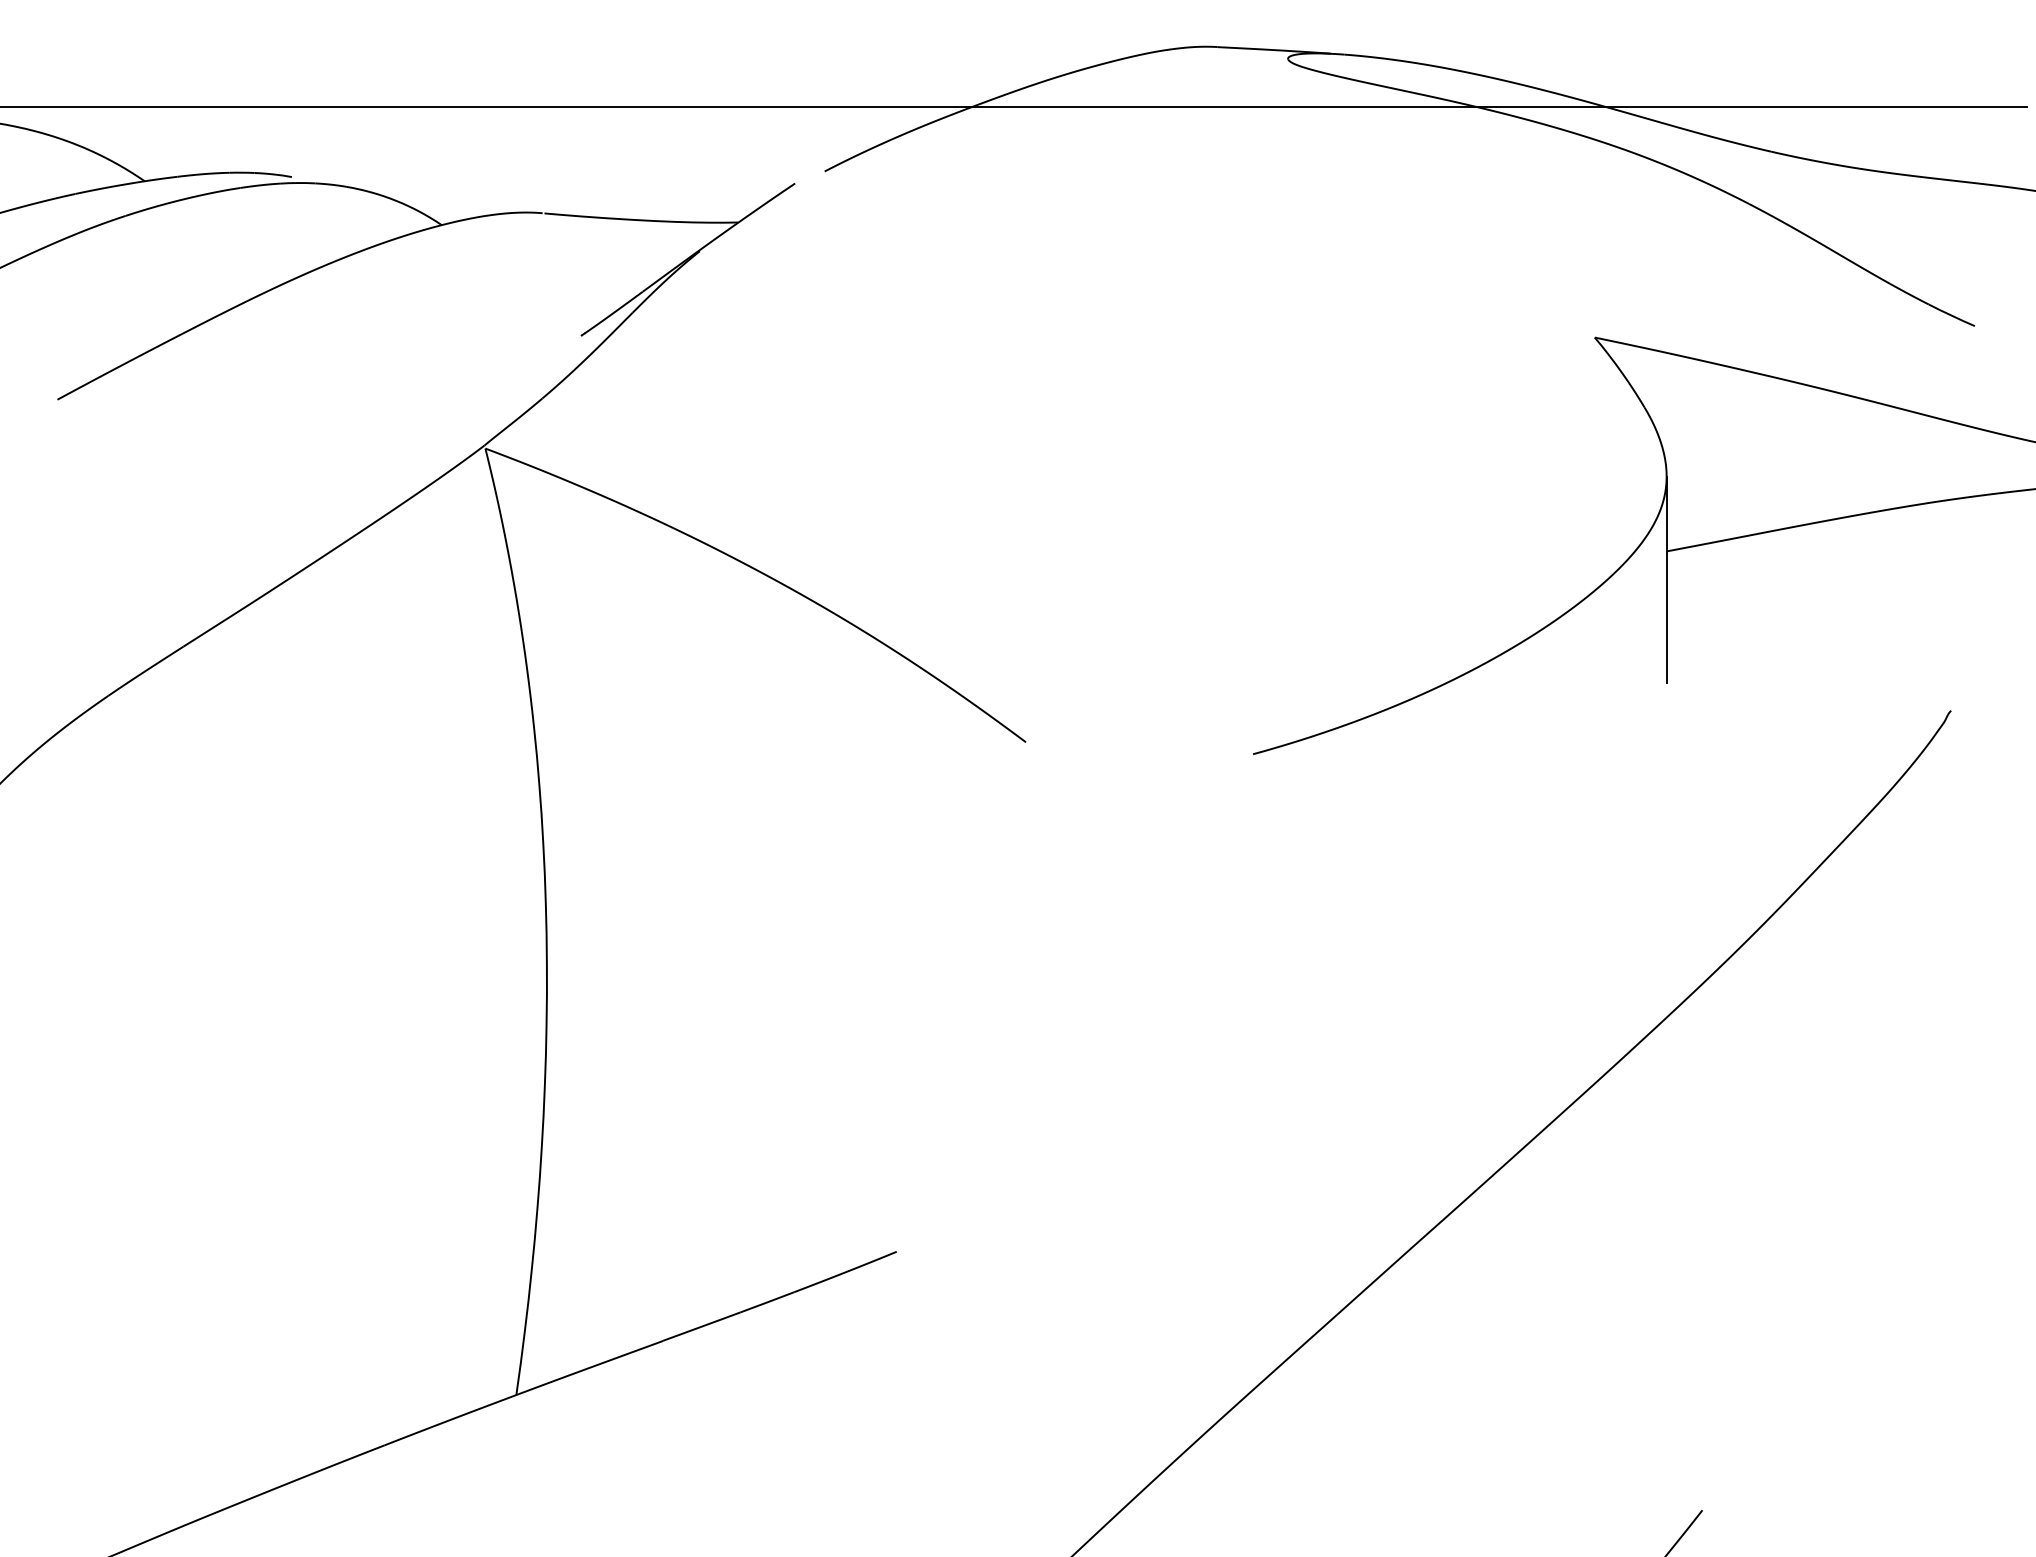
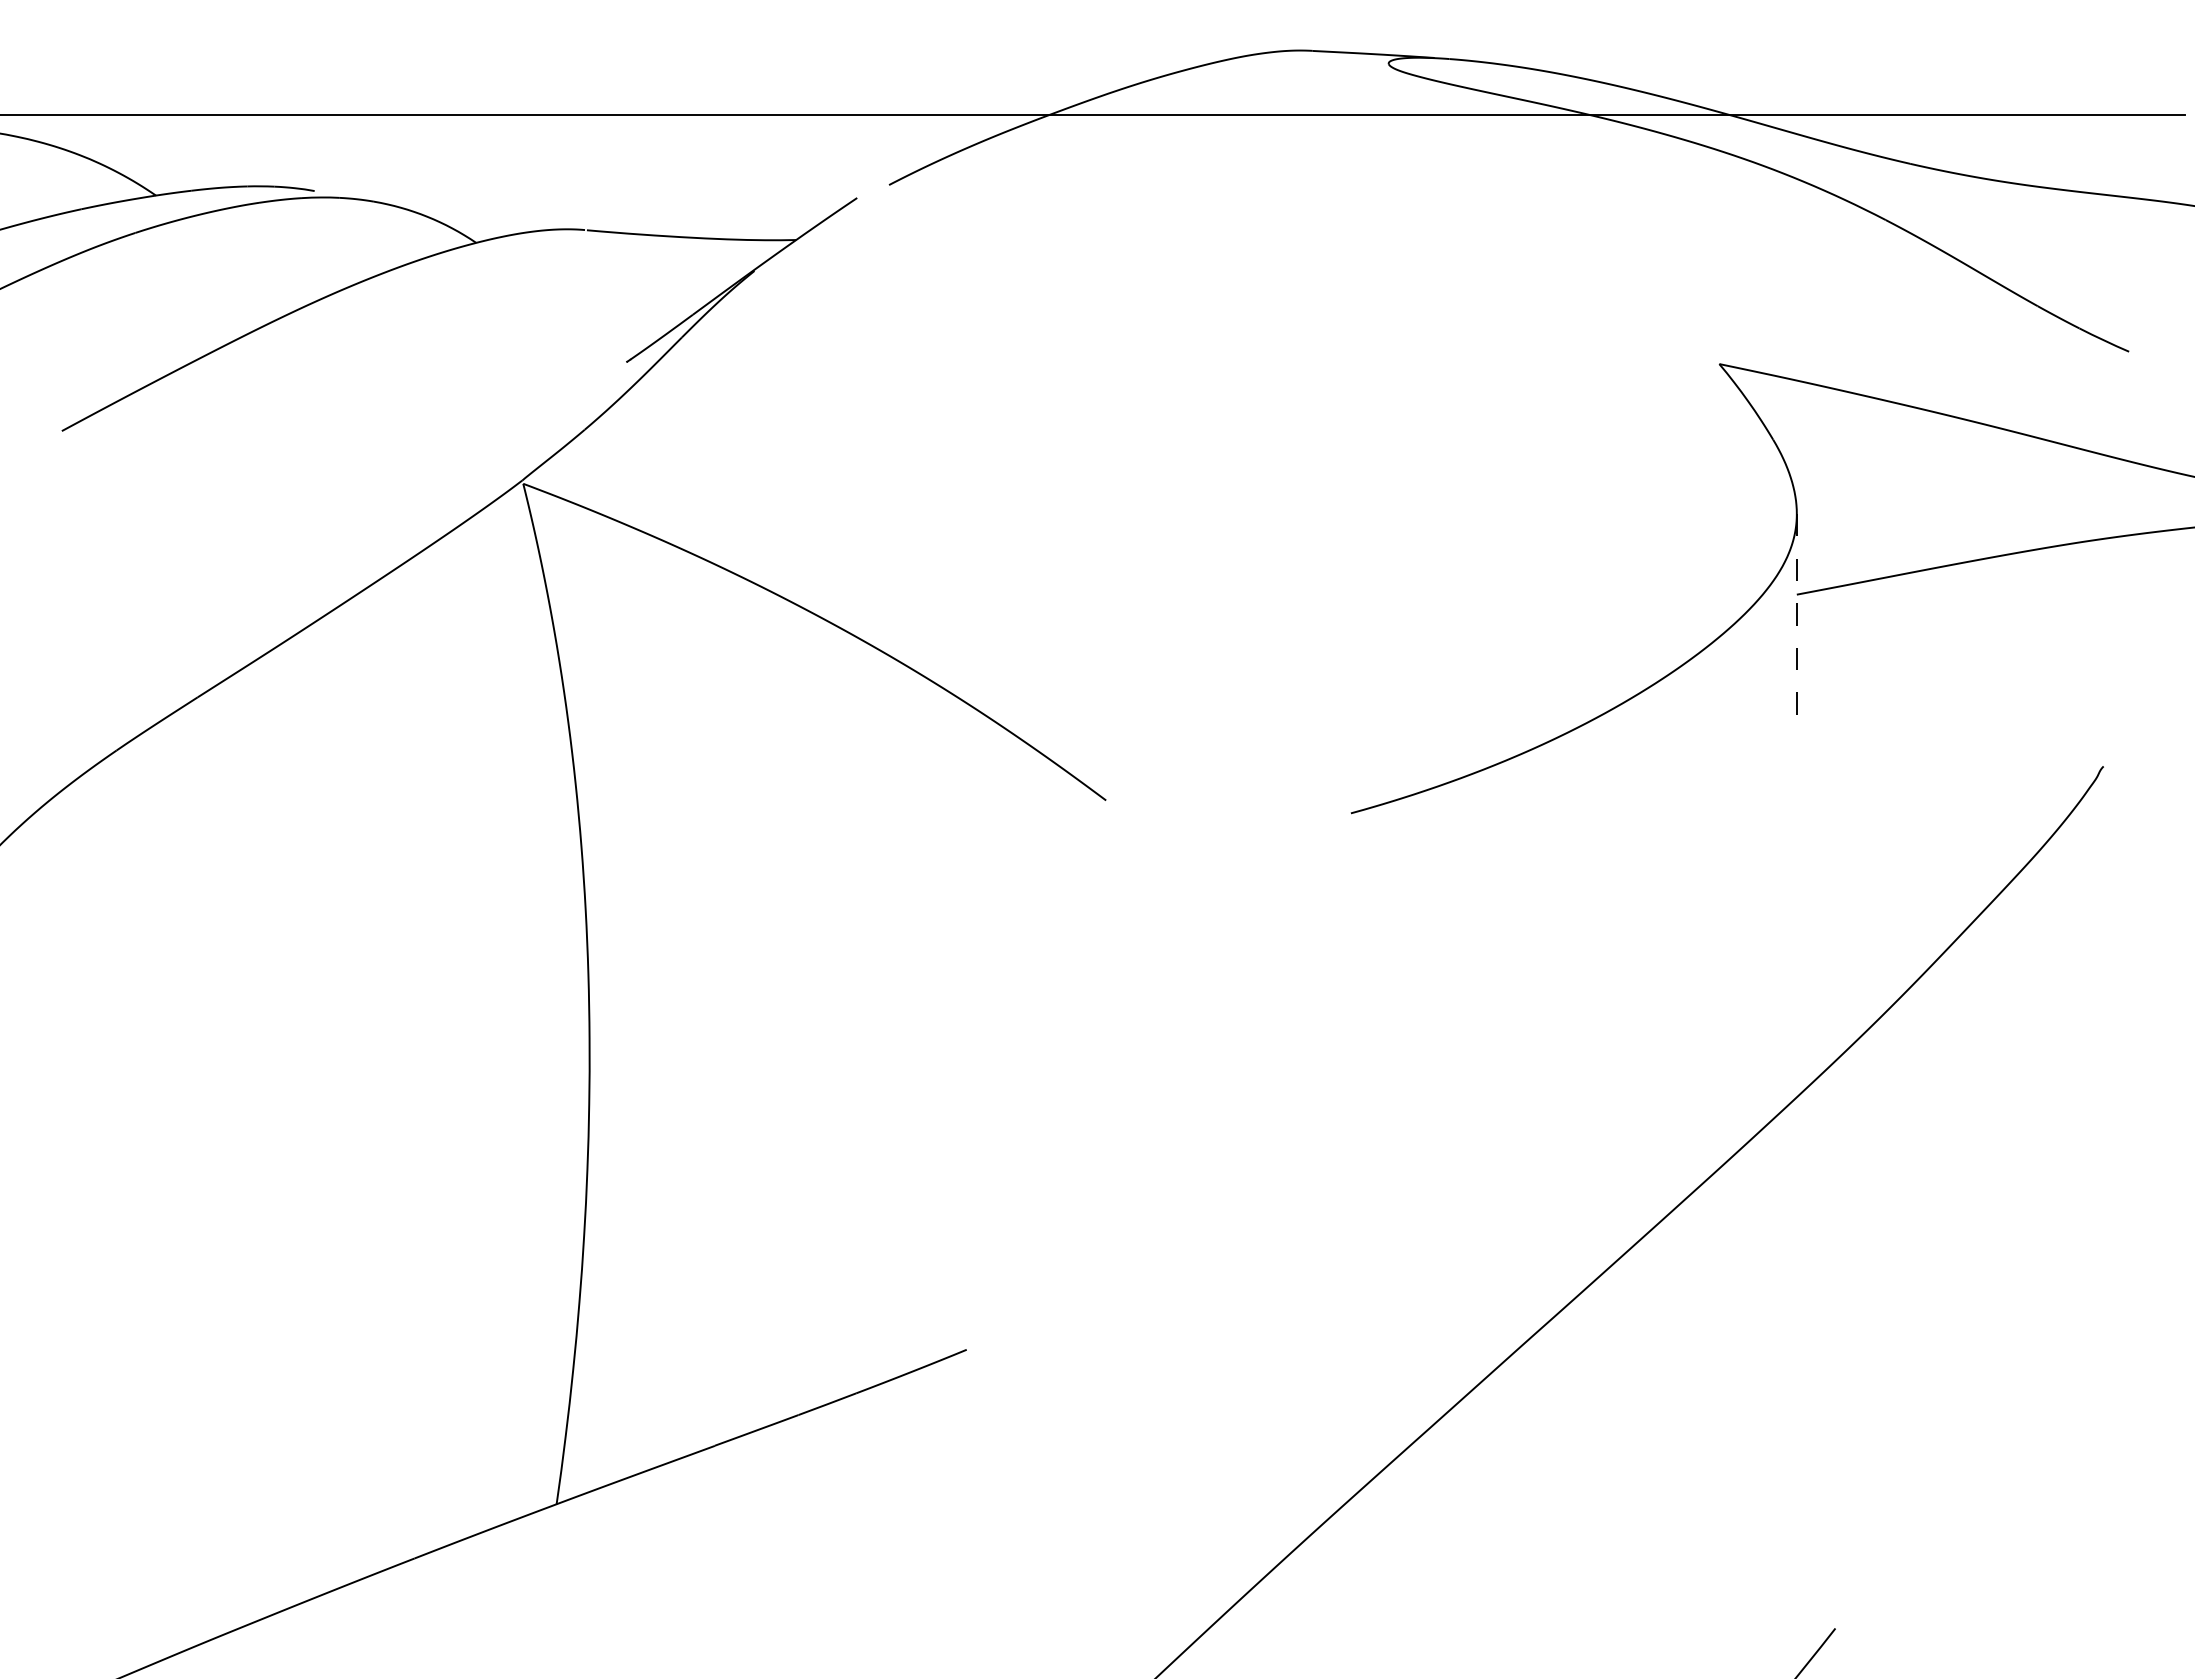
line: (1666, 580) -> (1796, 625), solid -> dashed

